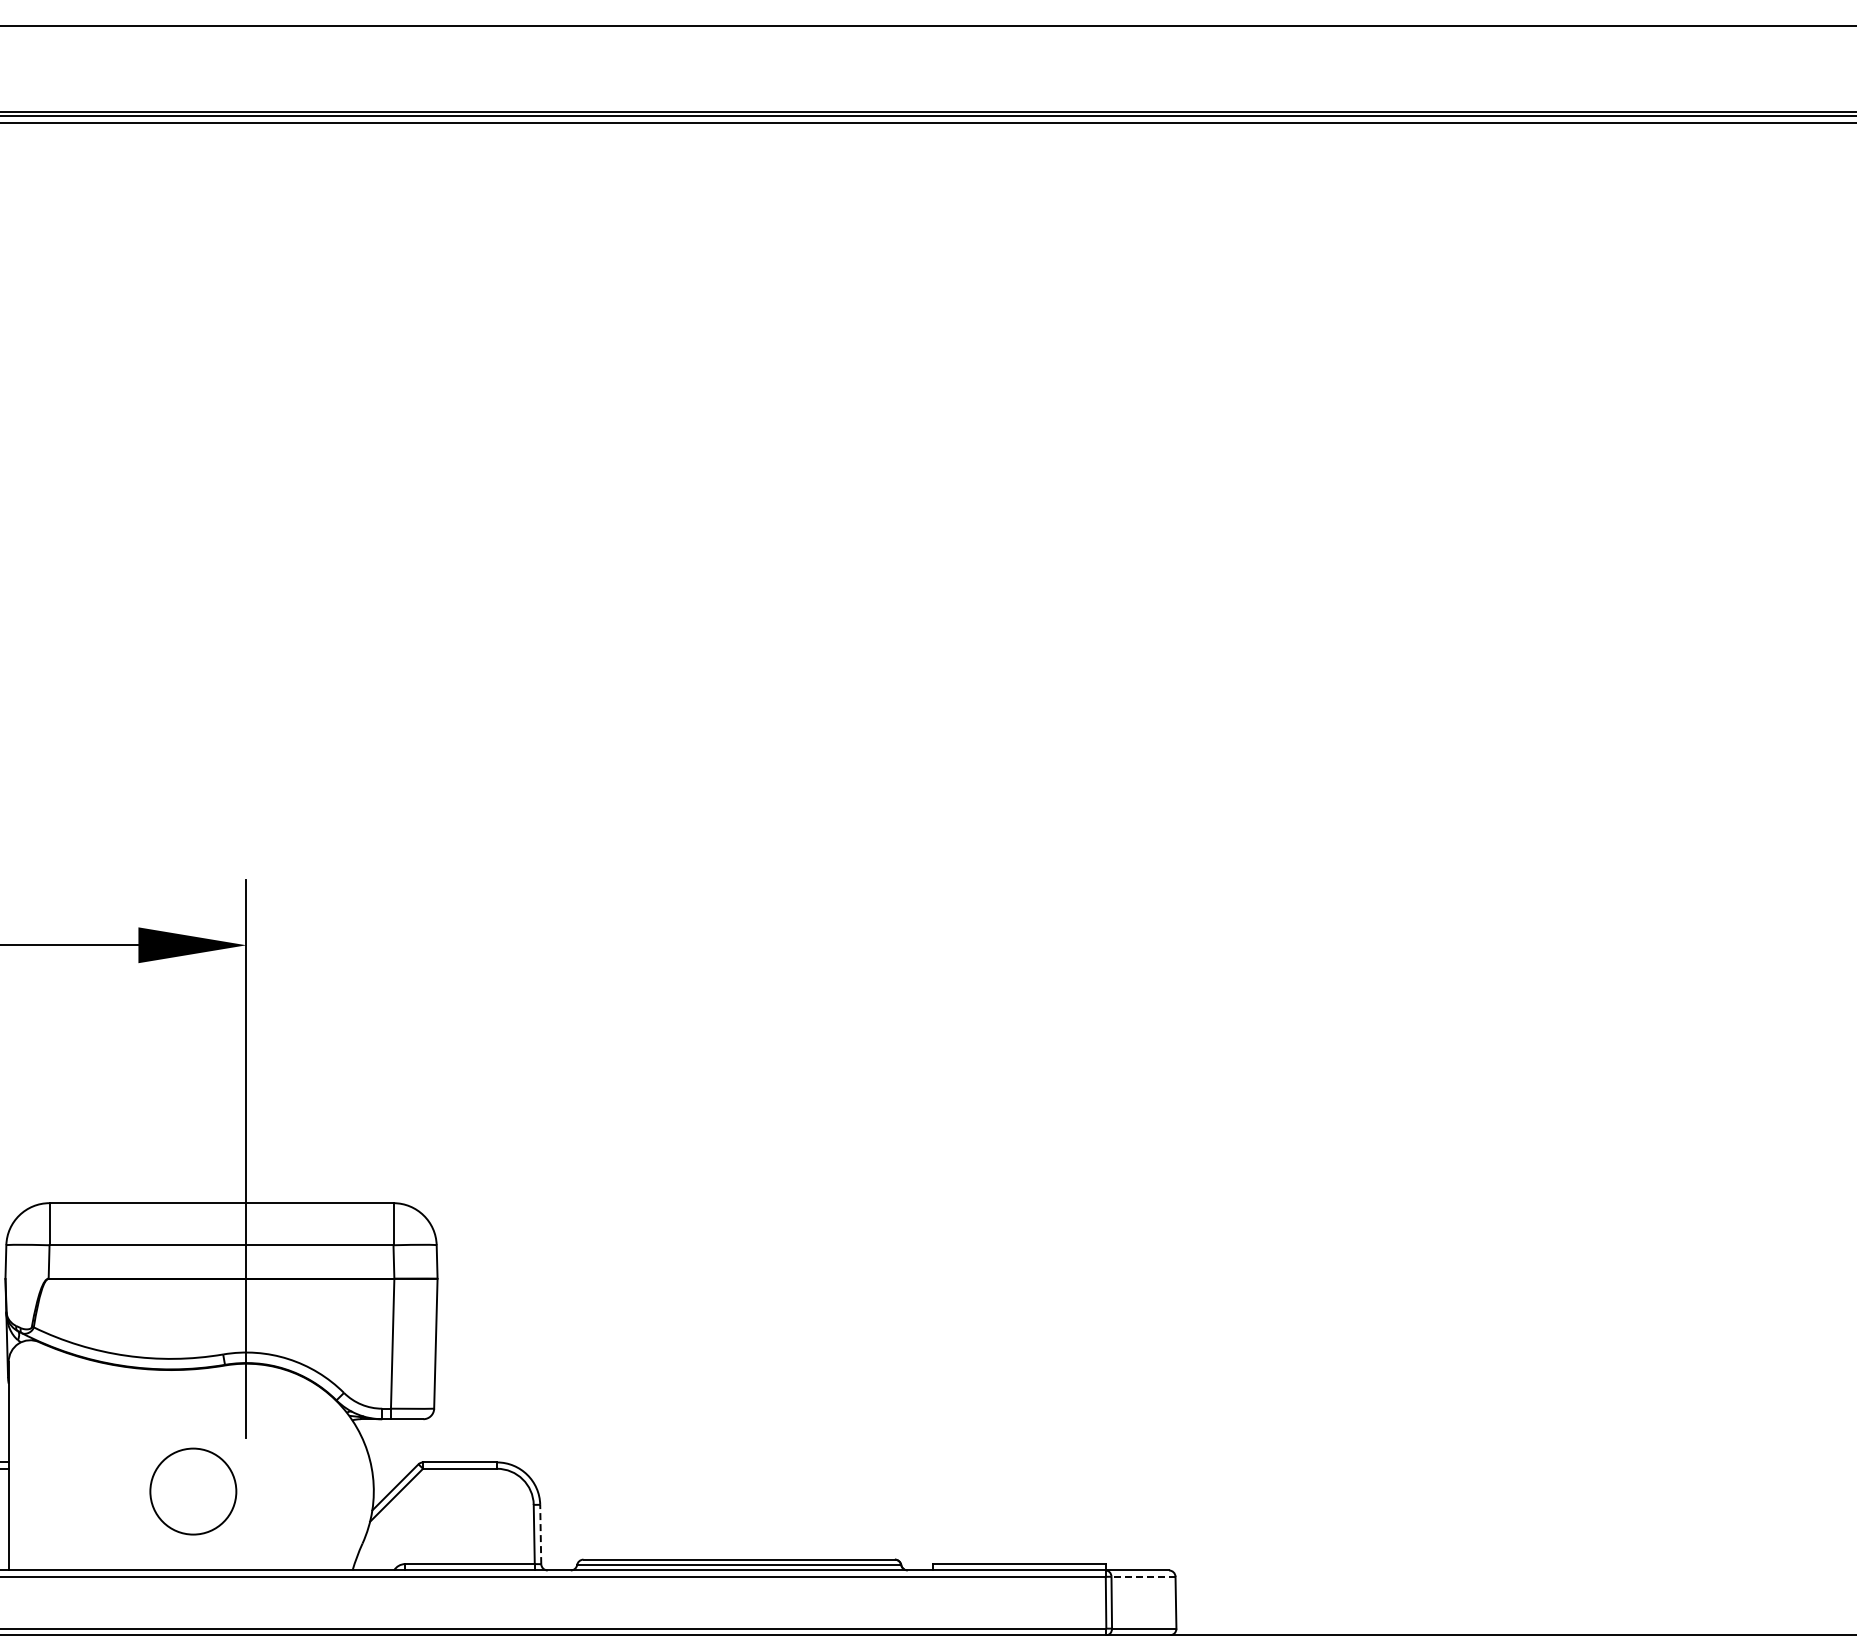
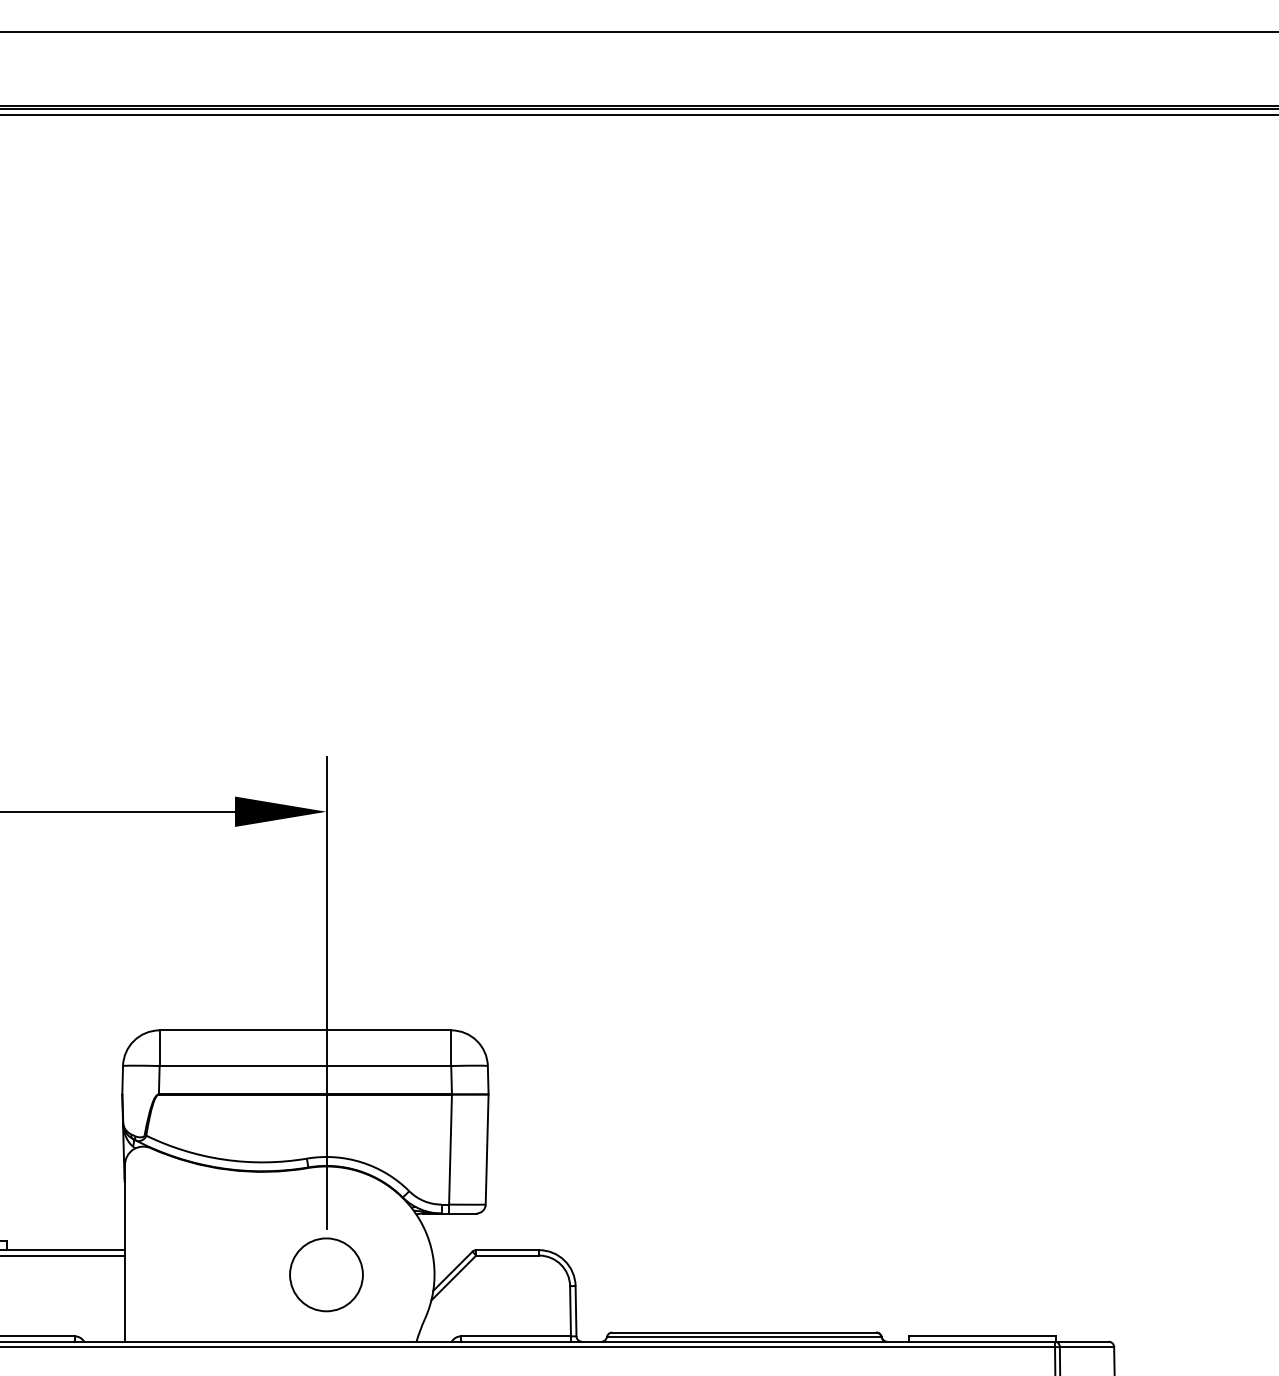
circle: (193, 1491) -> (326, 1274), moved
line: (540, 1534) -> (575, 1311), dashed -> solid
line: (1143, 1576) -> (1087, 1346), dashed -> solid

